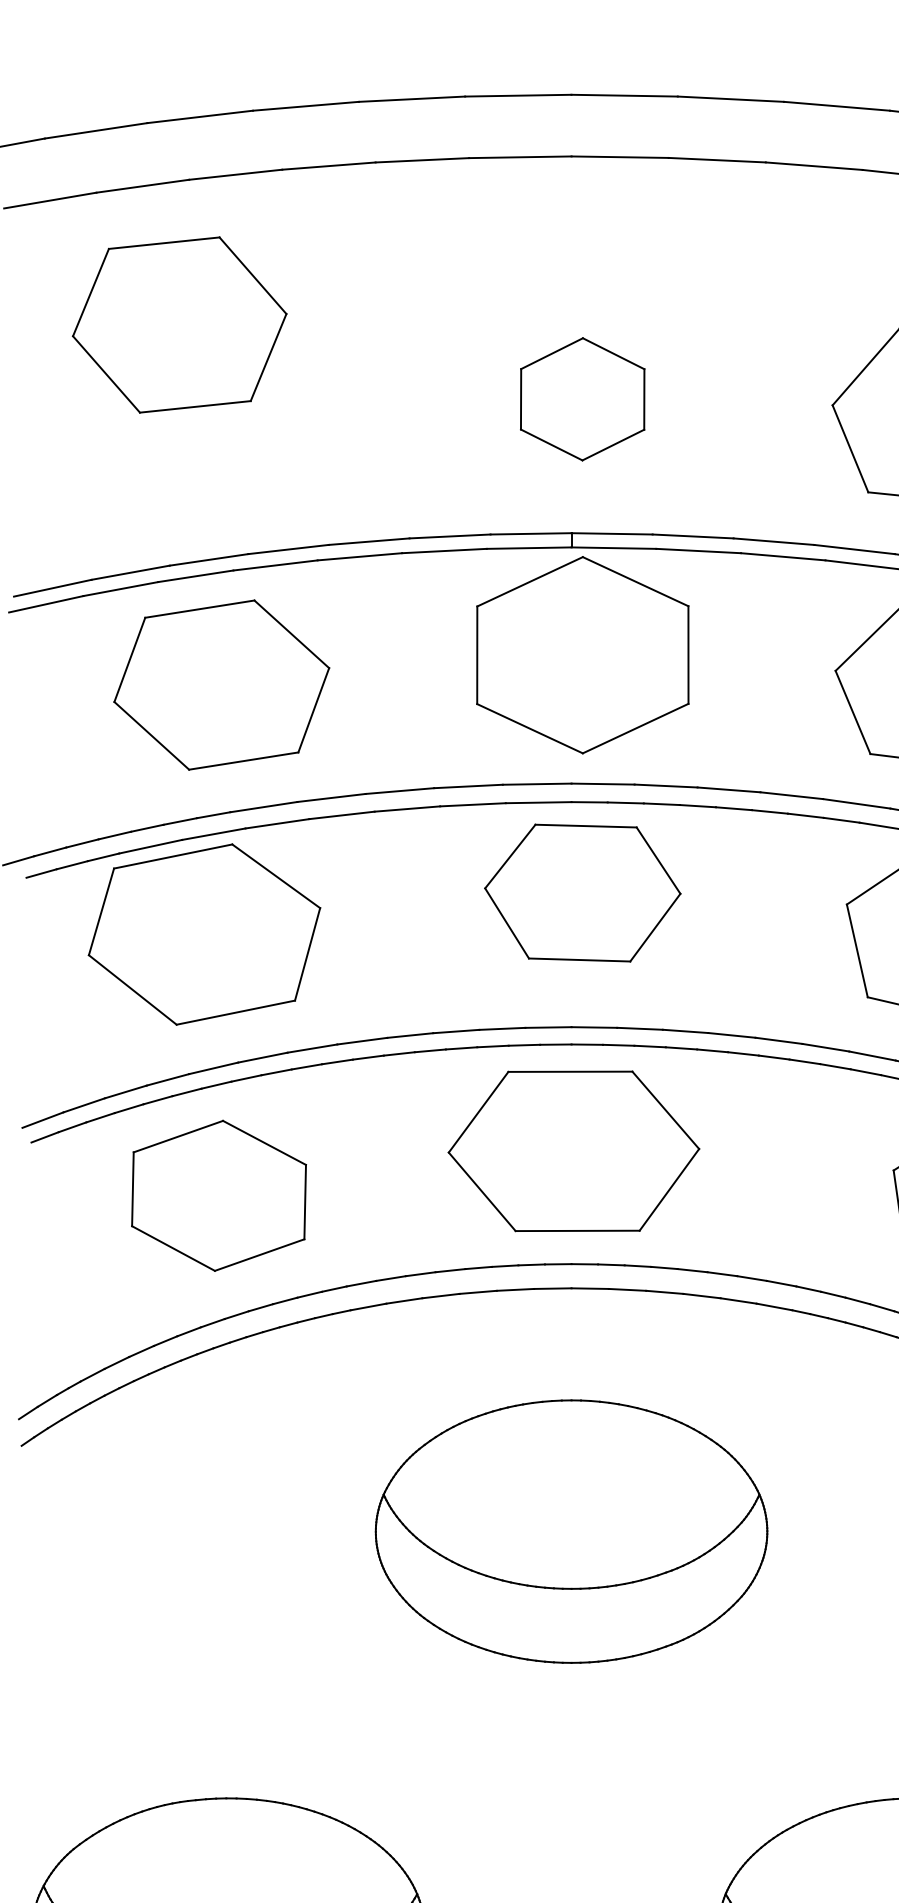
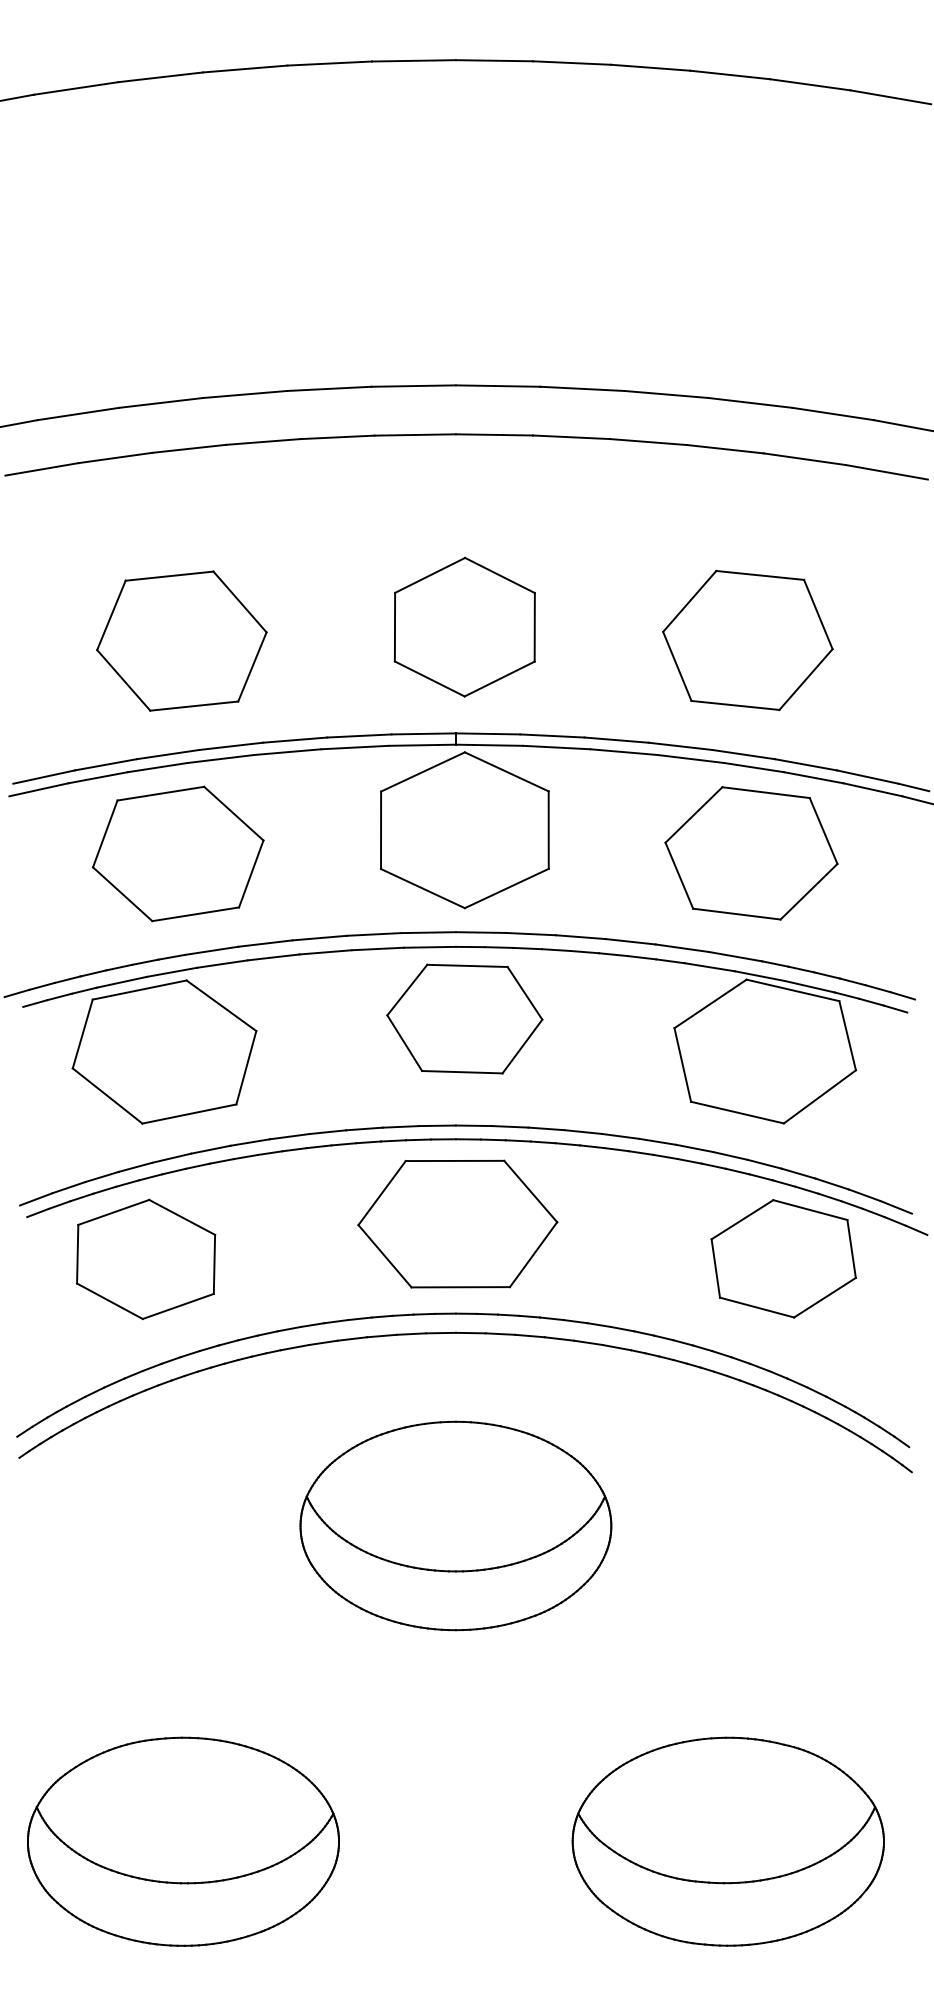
part: (179, 324) -> (181, 640), moved
part: (582, 398) -> (464, 626), size x1.43
part: (219, 1194) -> (146, 1258), moved

